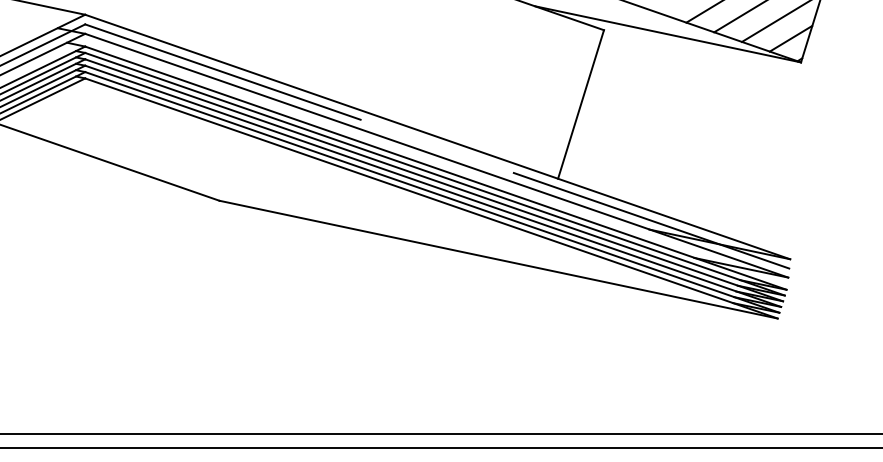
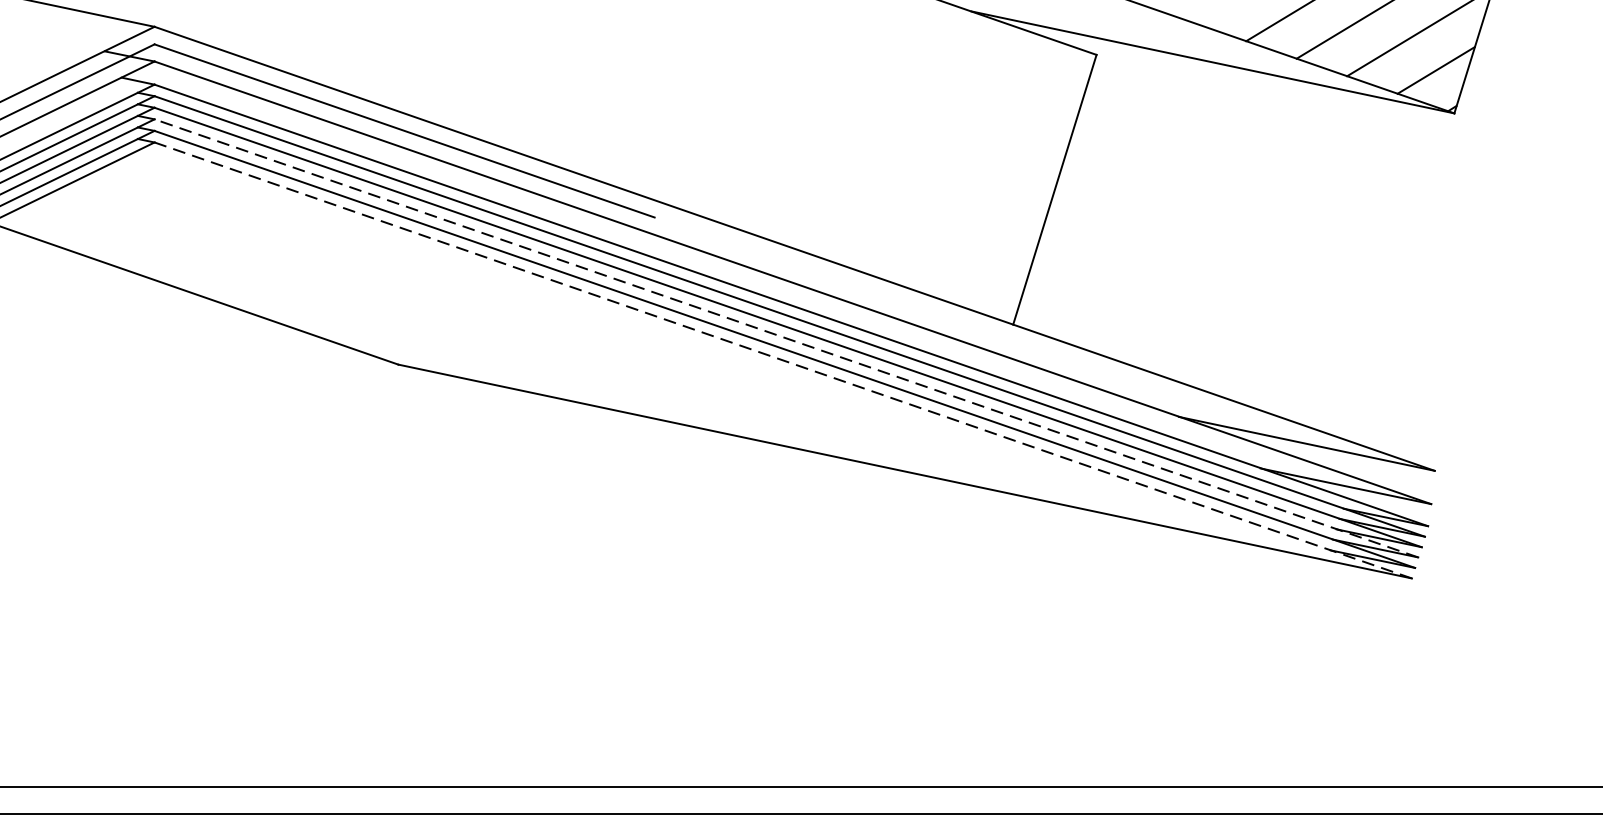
line: (432, 186) -> (785, 338), solid -> dashed
line: (430, 198) -> (781, 360), solid -> dashed
line: (651, 220) -> (1182, 400), removed

